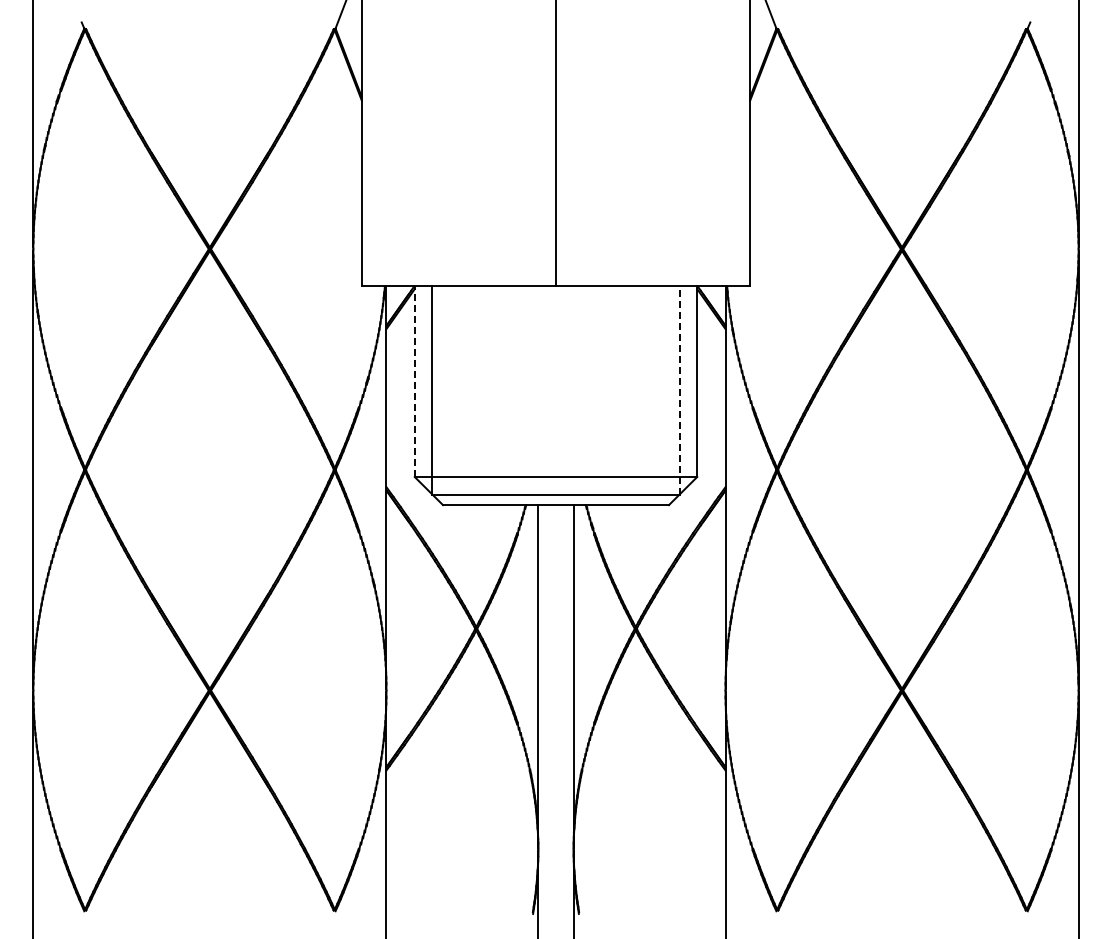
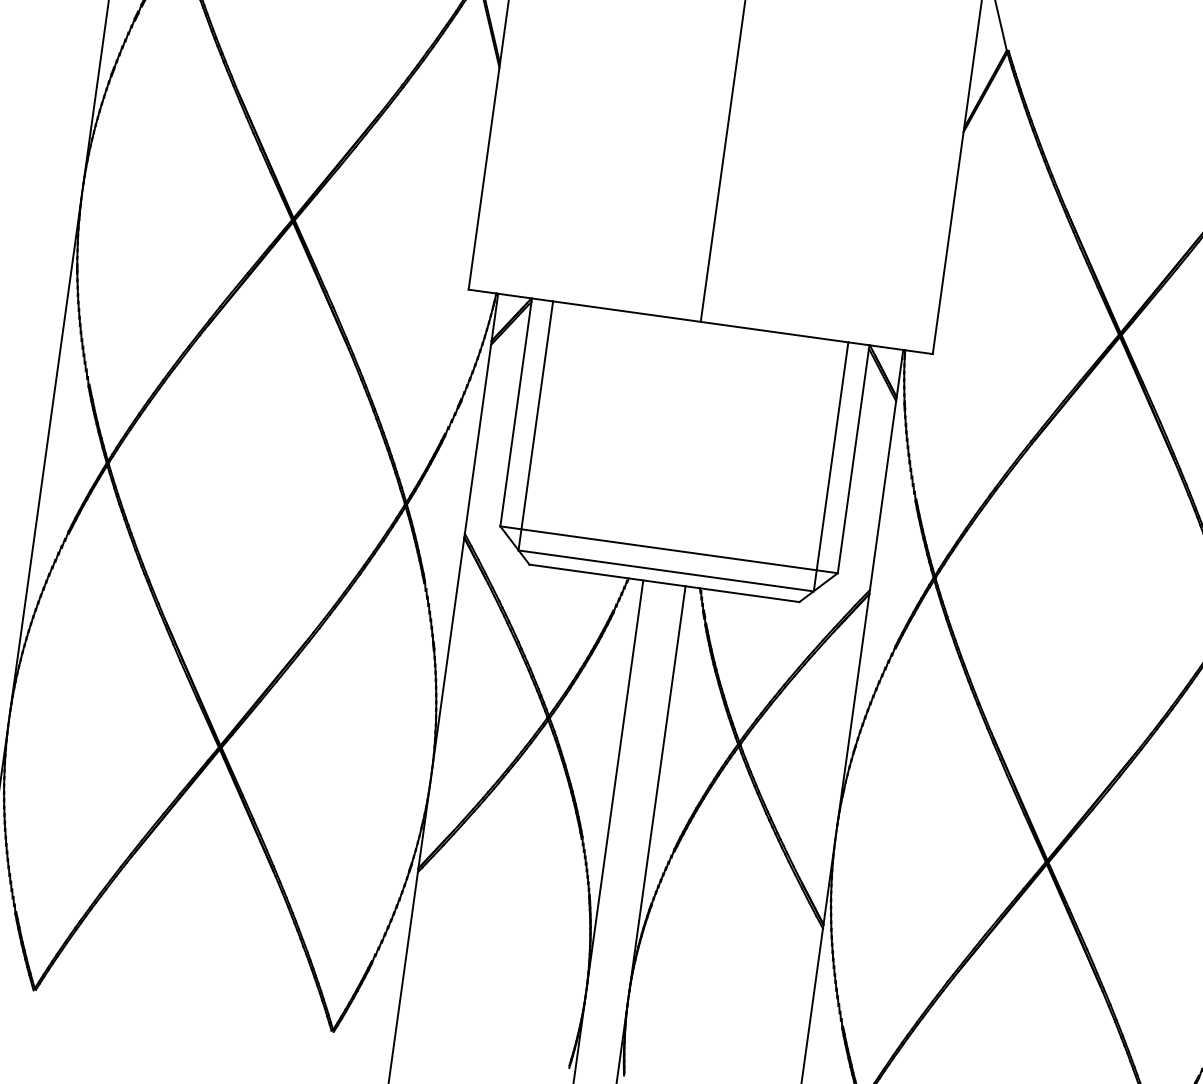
line: (414, 381) -> (515, 412), dashed -> solid
line: (679, 389) -> (831, 465), dashed -> solid

